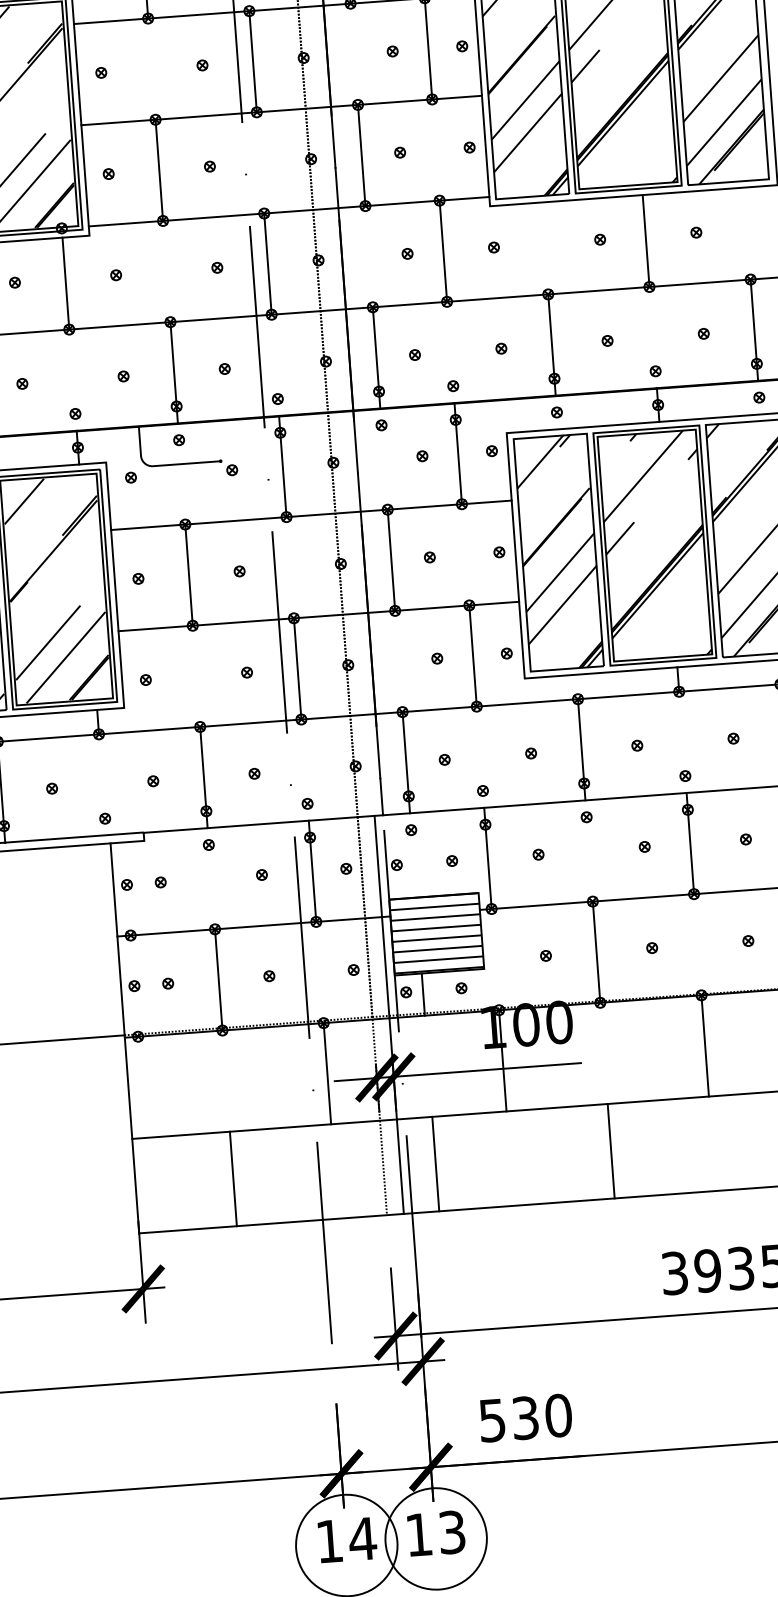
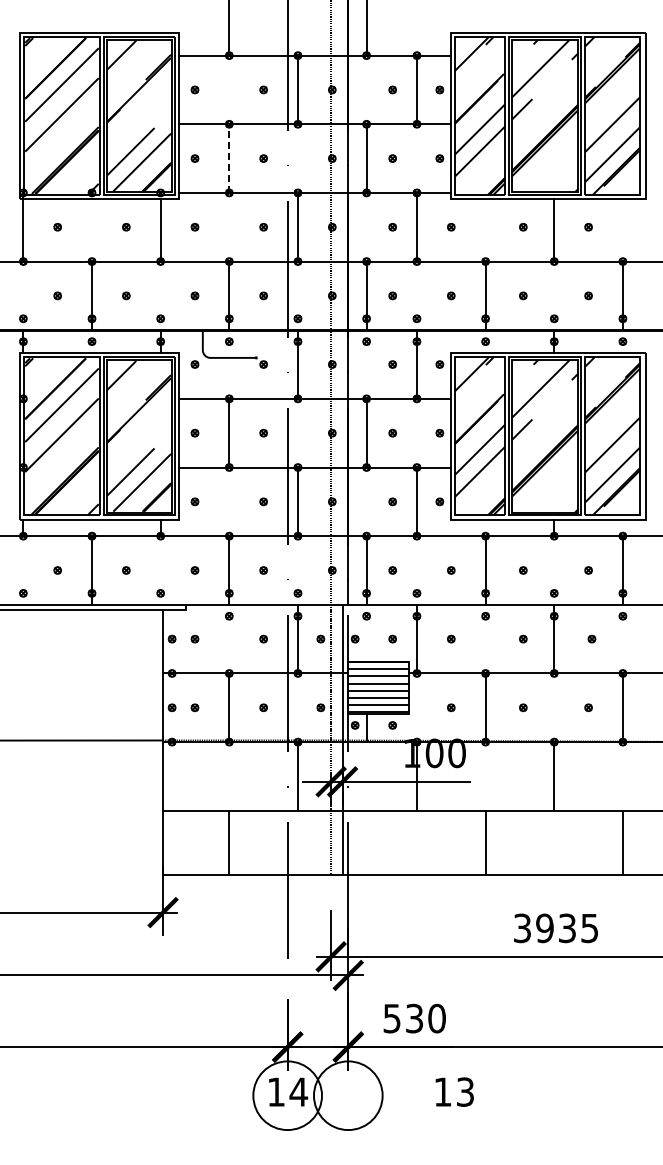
line: (159, 170) -> (229, 158), solid -> dashed
line: (435, 1163) -> (366, 842), removed
text: (435, 1532) -> (454, 1091), moved

